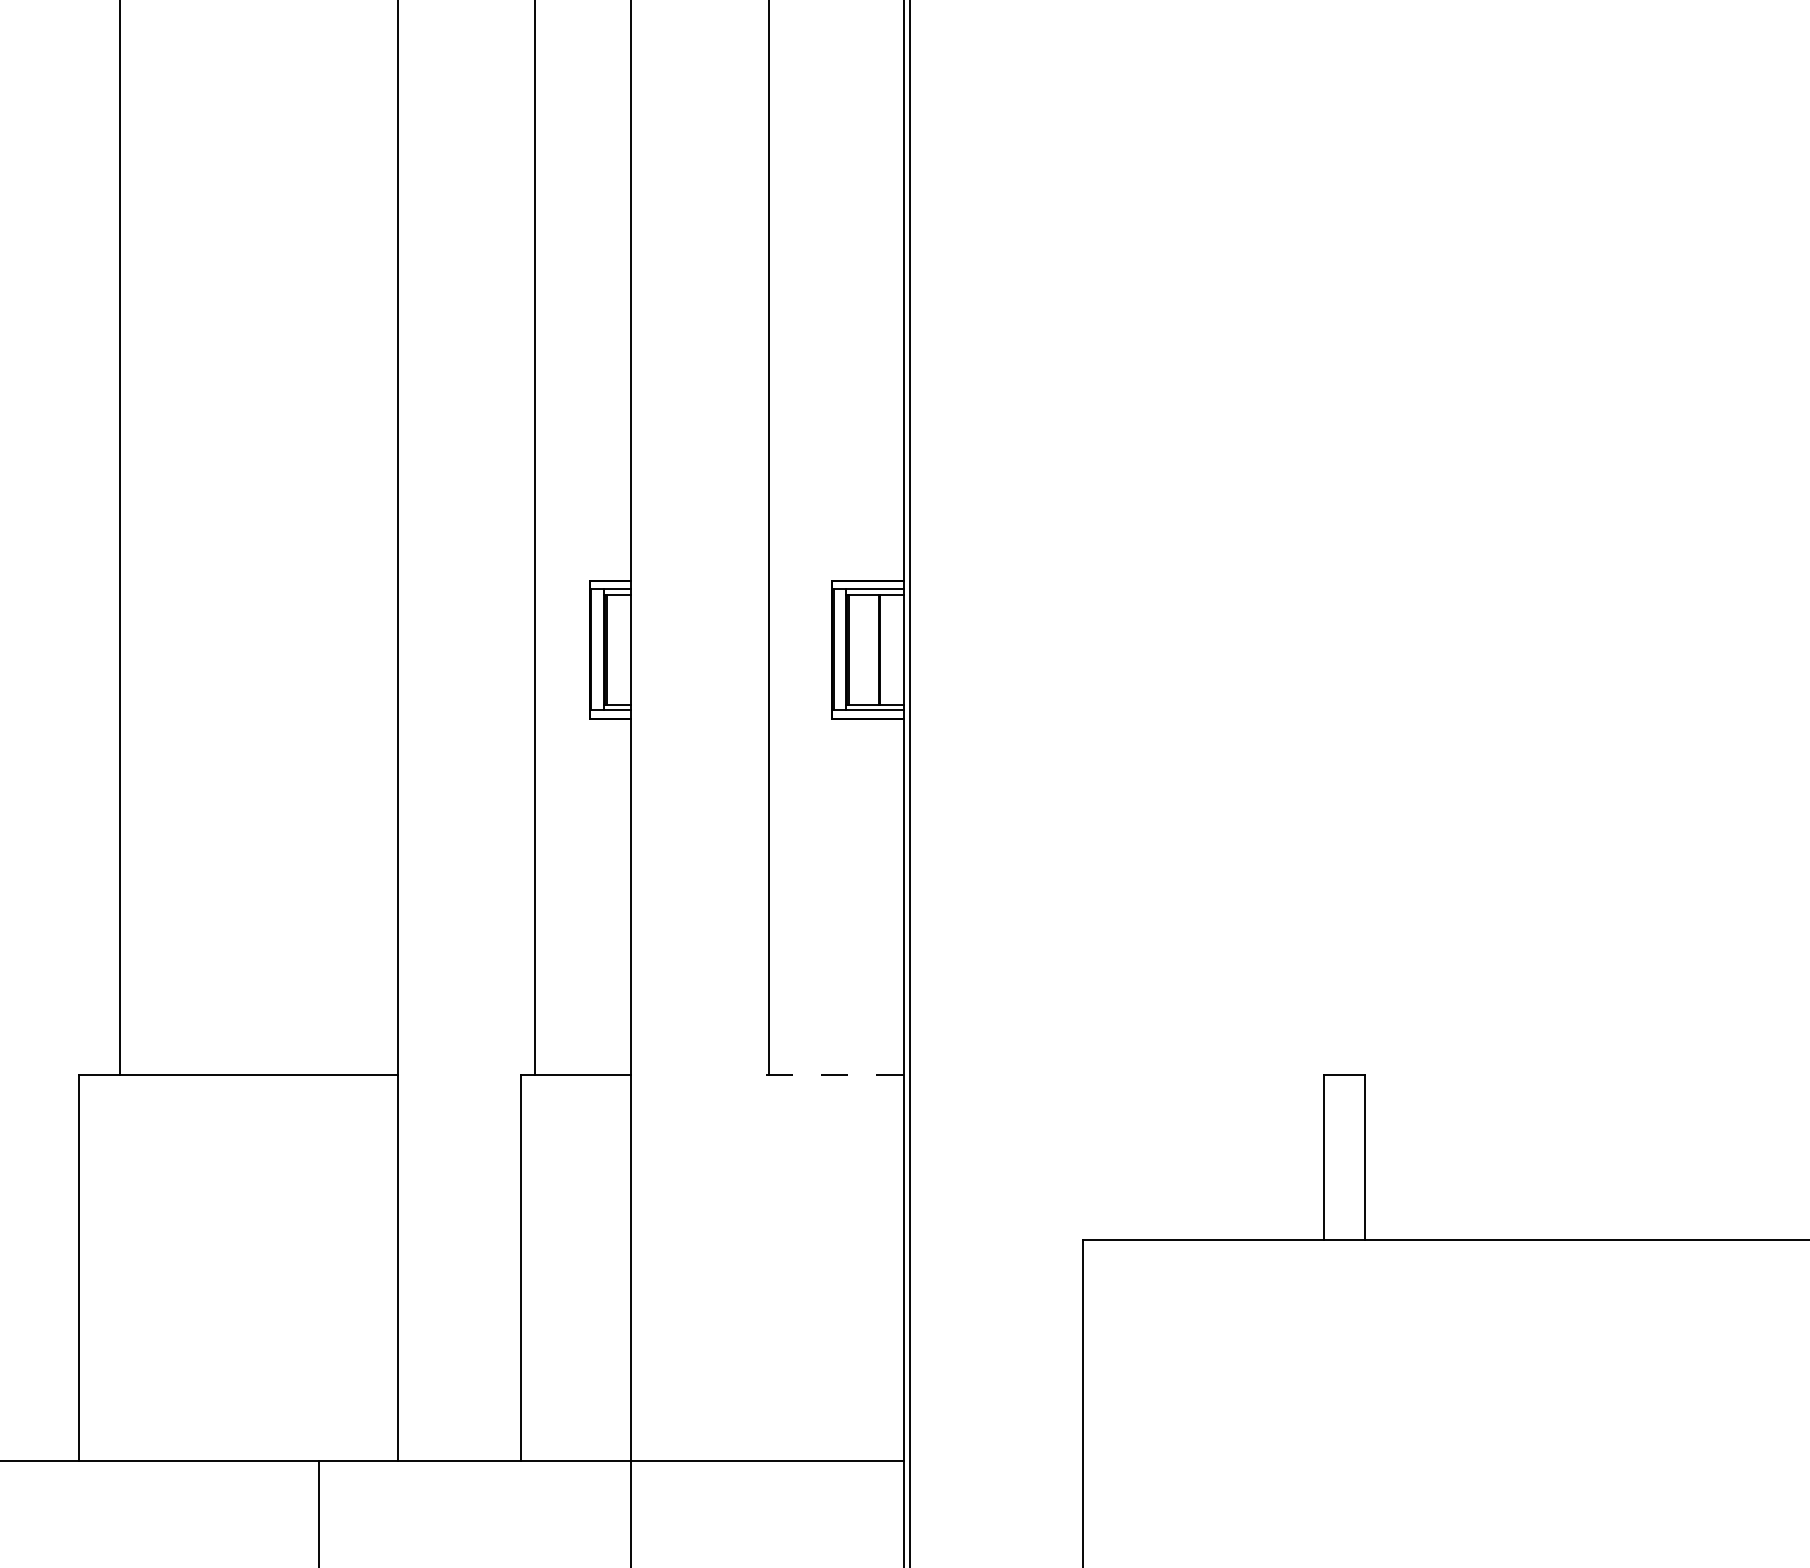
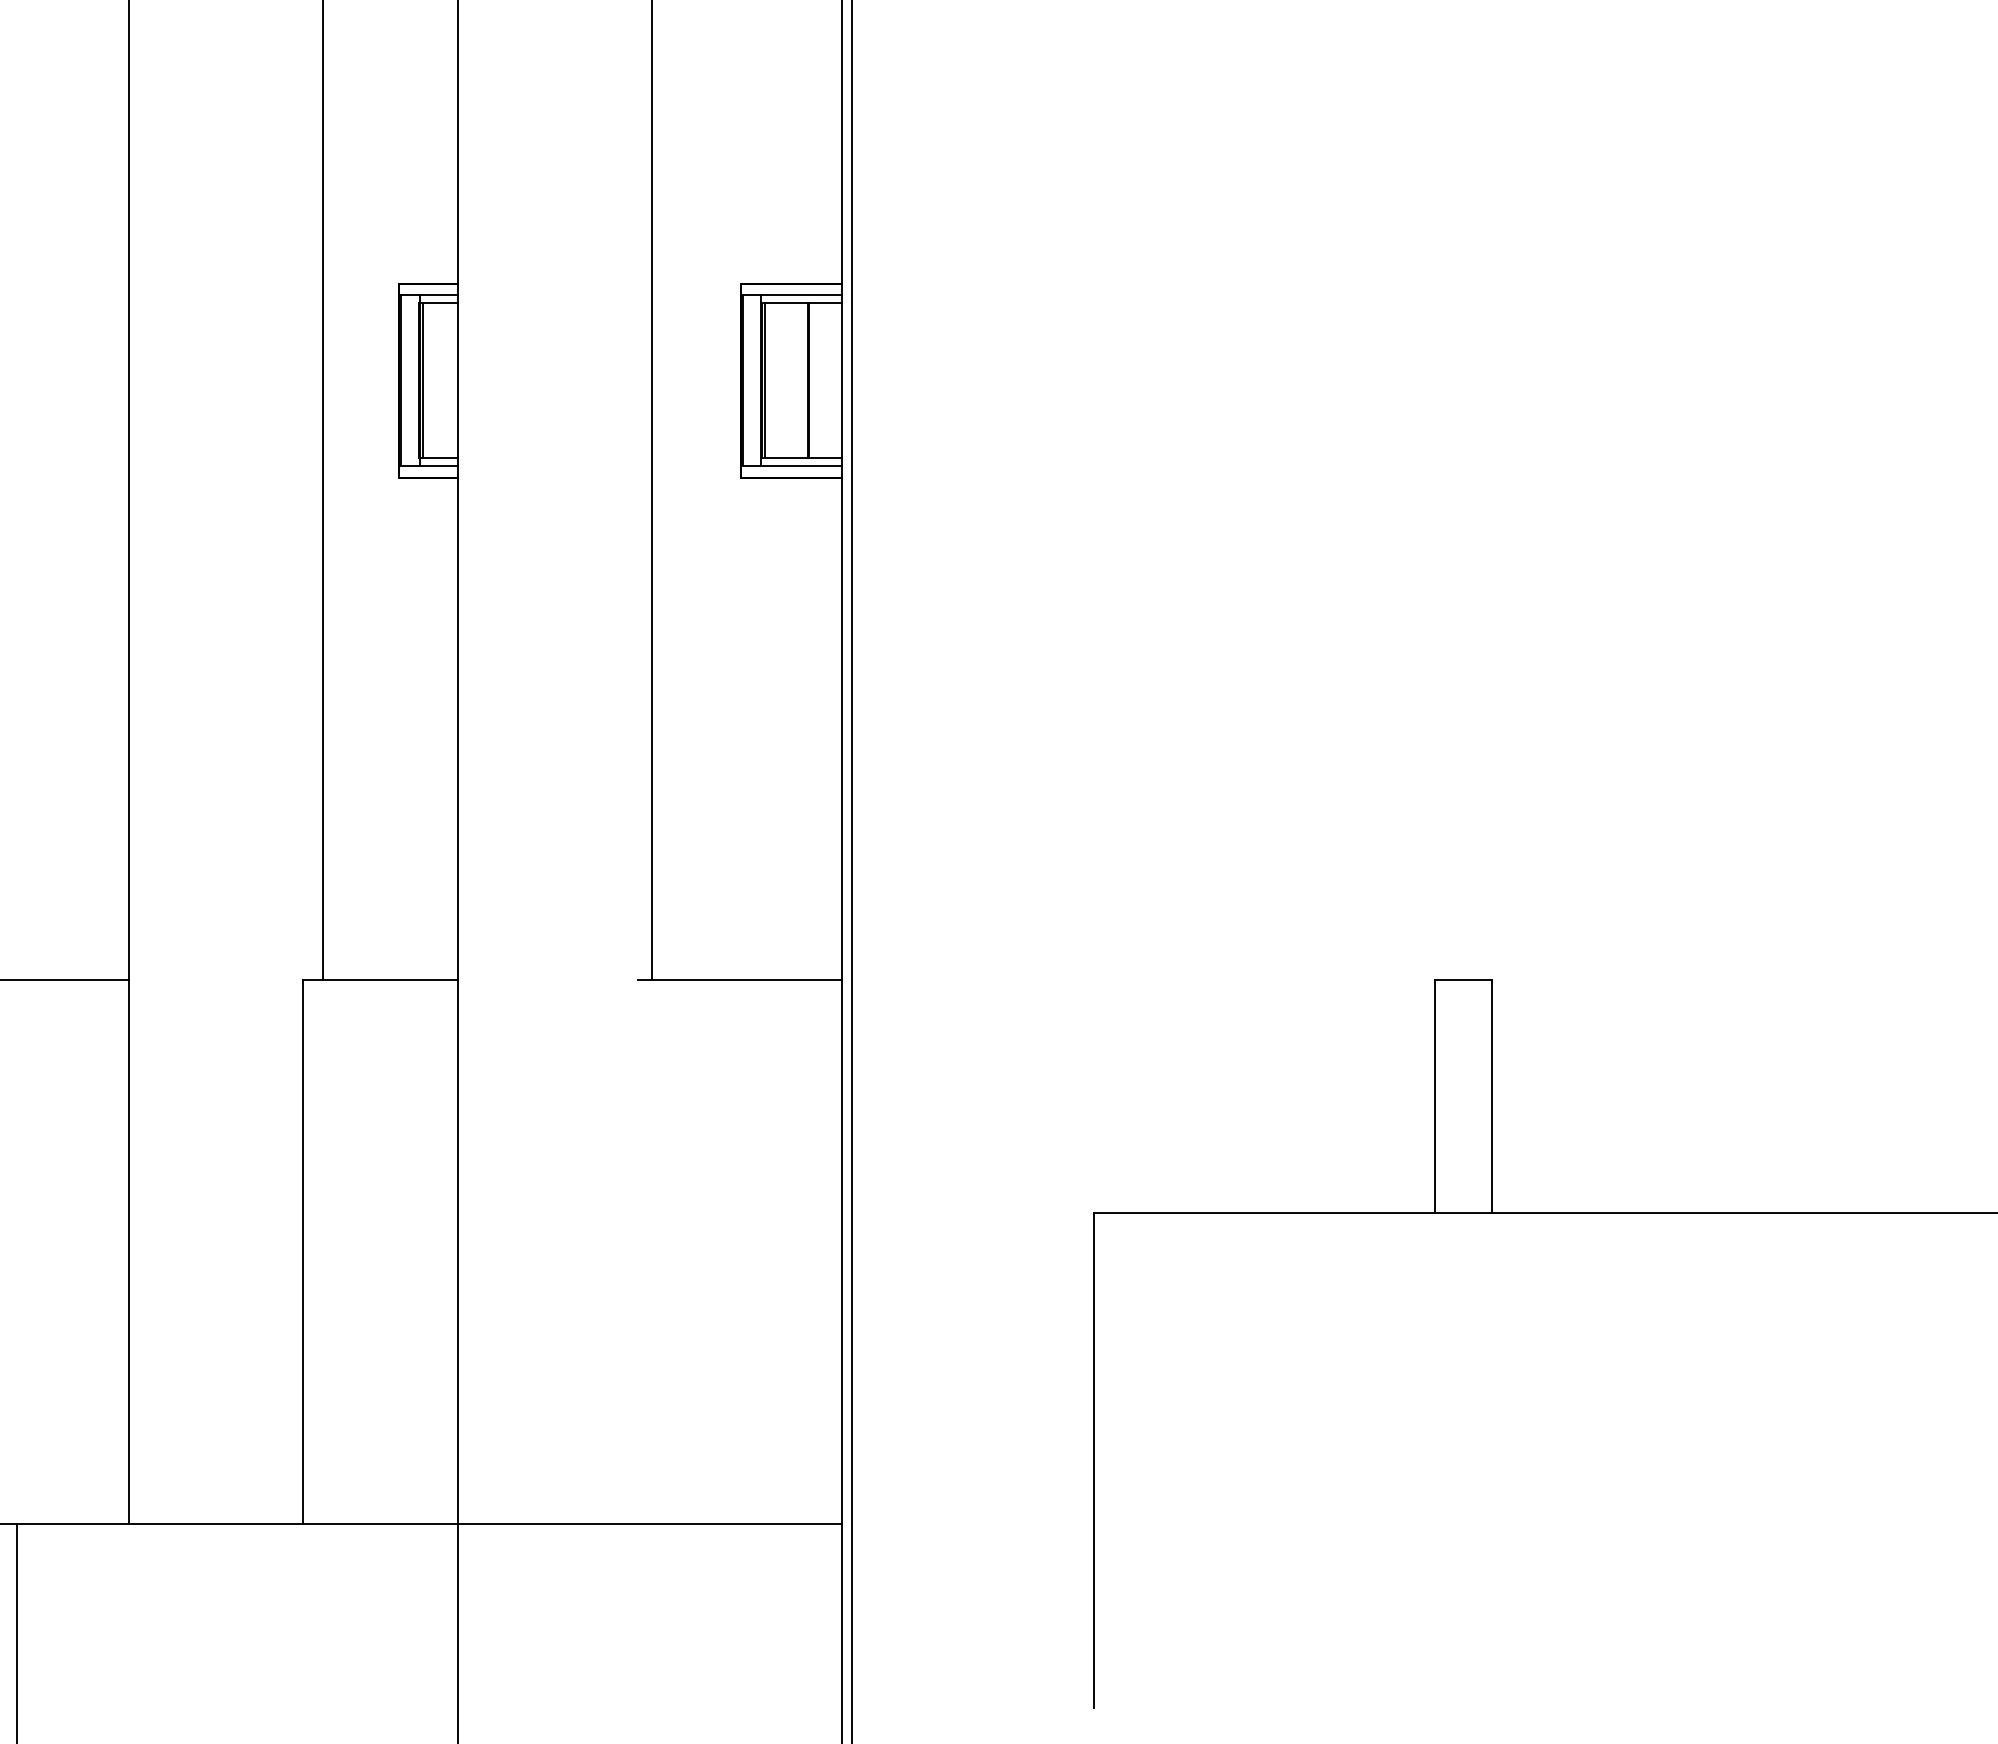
line: (830, 1074) -> (738, 979), dashed -> solid

